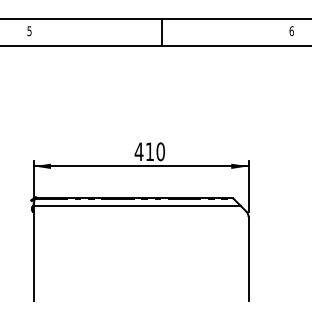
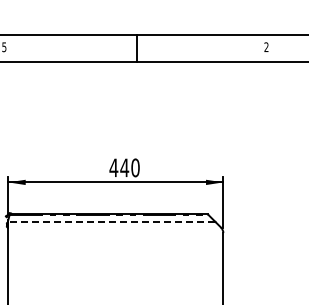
text: (291, 31) -> (266, 47), 6 -> 2
text: (149, 151) -> (124, 167), 410 -> 440
line: (137, 205) -> (112, 221), solid -> dashed

